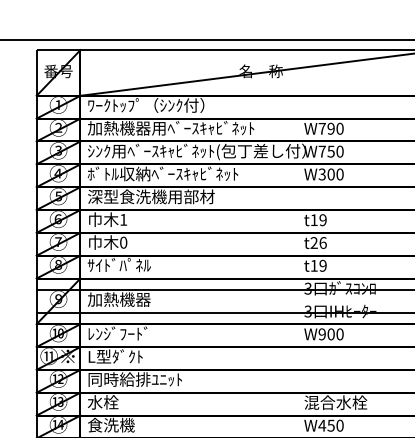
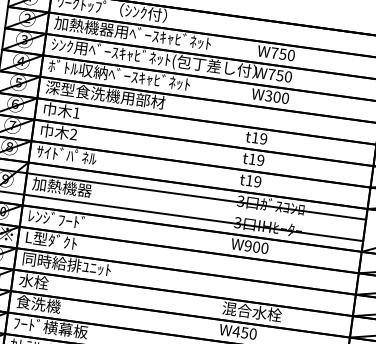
text: (330, 128) -> (282, 53), W790 -> W750
text: (123, 242) -> (73, 134), 0 -> 2
text: (318, 242) -> (256, 159), t26 -> t19

